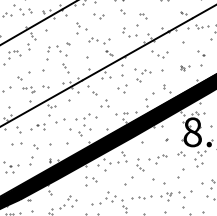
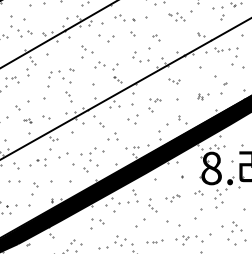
part: (98, 16) -> (106, 38), size x1.4
part: (200, 52) -> (220, 79), size x1.6
part: (159, 53) -> (174, 80), size x0.6
part: (141, 70) -> (154, 99), size x0.6
part: (28, 89) -> (27, 120), size x0.6
part: (157, 159) -> (172, 198), size x0.7
part: (31, 160) -> (30, 200), size x1.6
part: (141, 197) -> (154, 241), size x0.7

